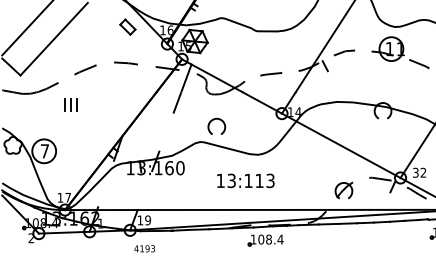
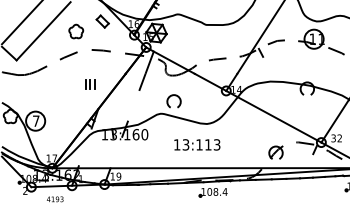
part: (95, 39) -> (76, 31), added
part: (71, 105) -> (90, 84), moved
text: (145, 248) -> (55, 199), moved

